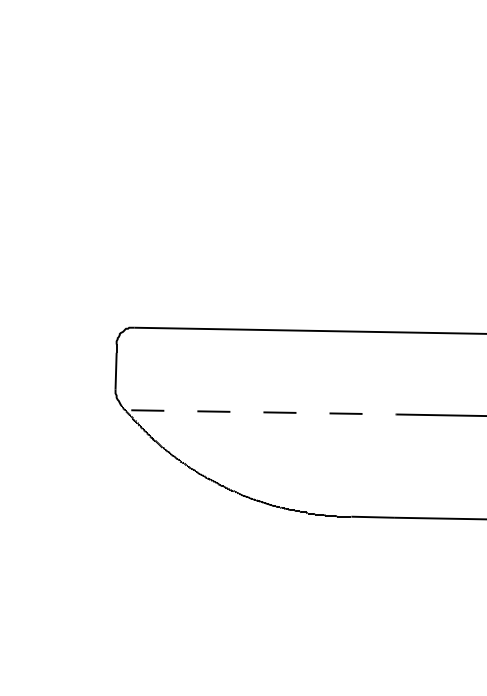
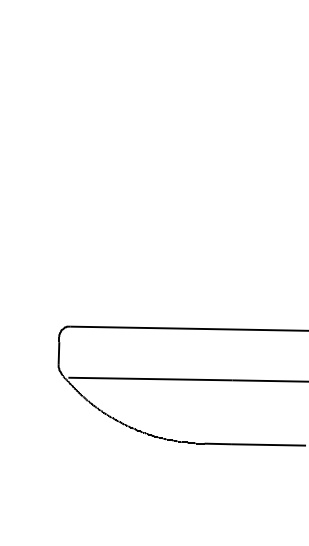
line: (263, 413) -> (150, 379), dashed -> solid

